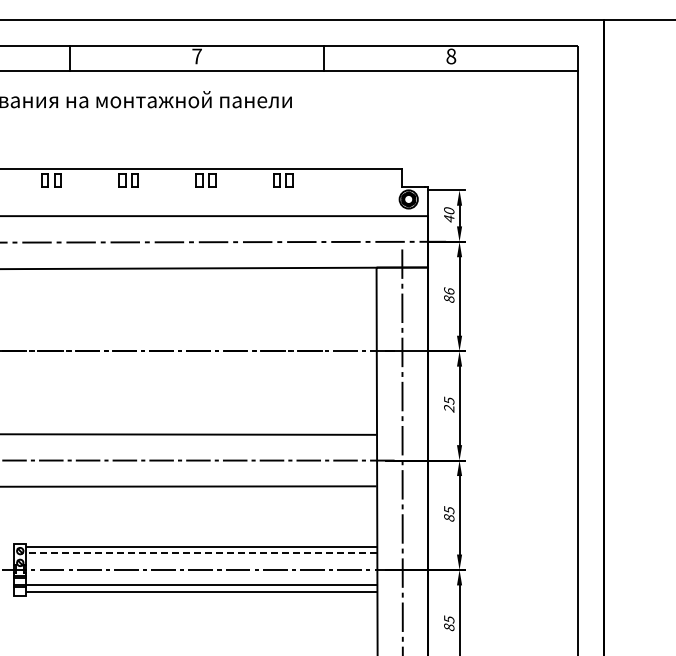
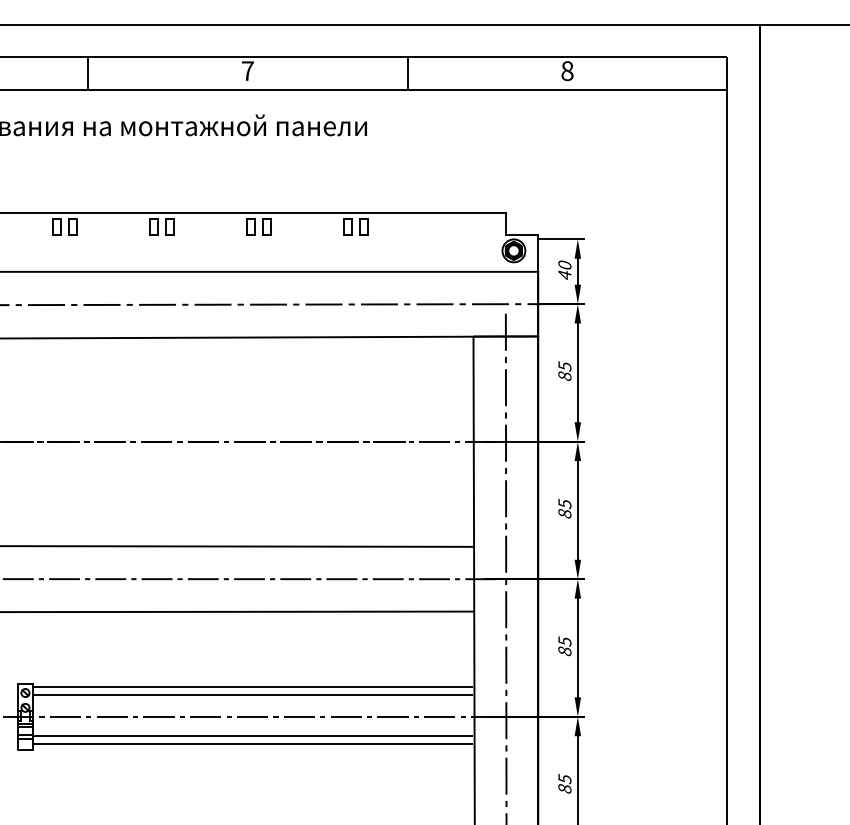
text: (449, 291) -> (565, 366), 86 -> 85
text: (449, 408) -> (565, 513), 25 -> 85
line: (200, 553) -> (252, 696), dashed -> solid

